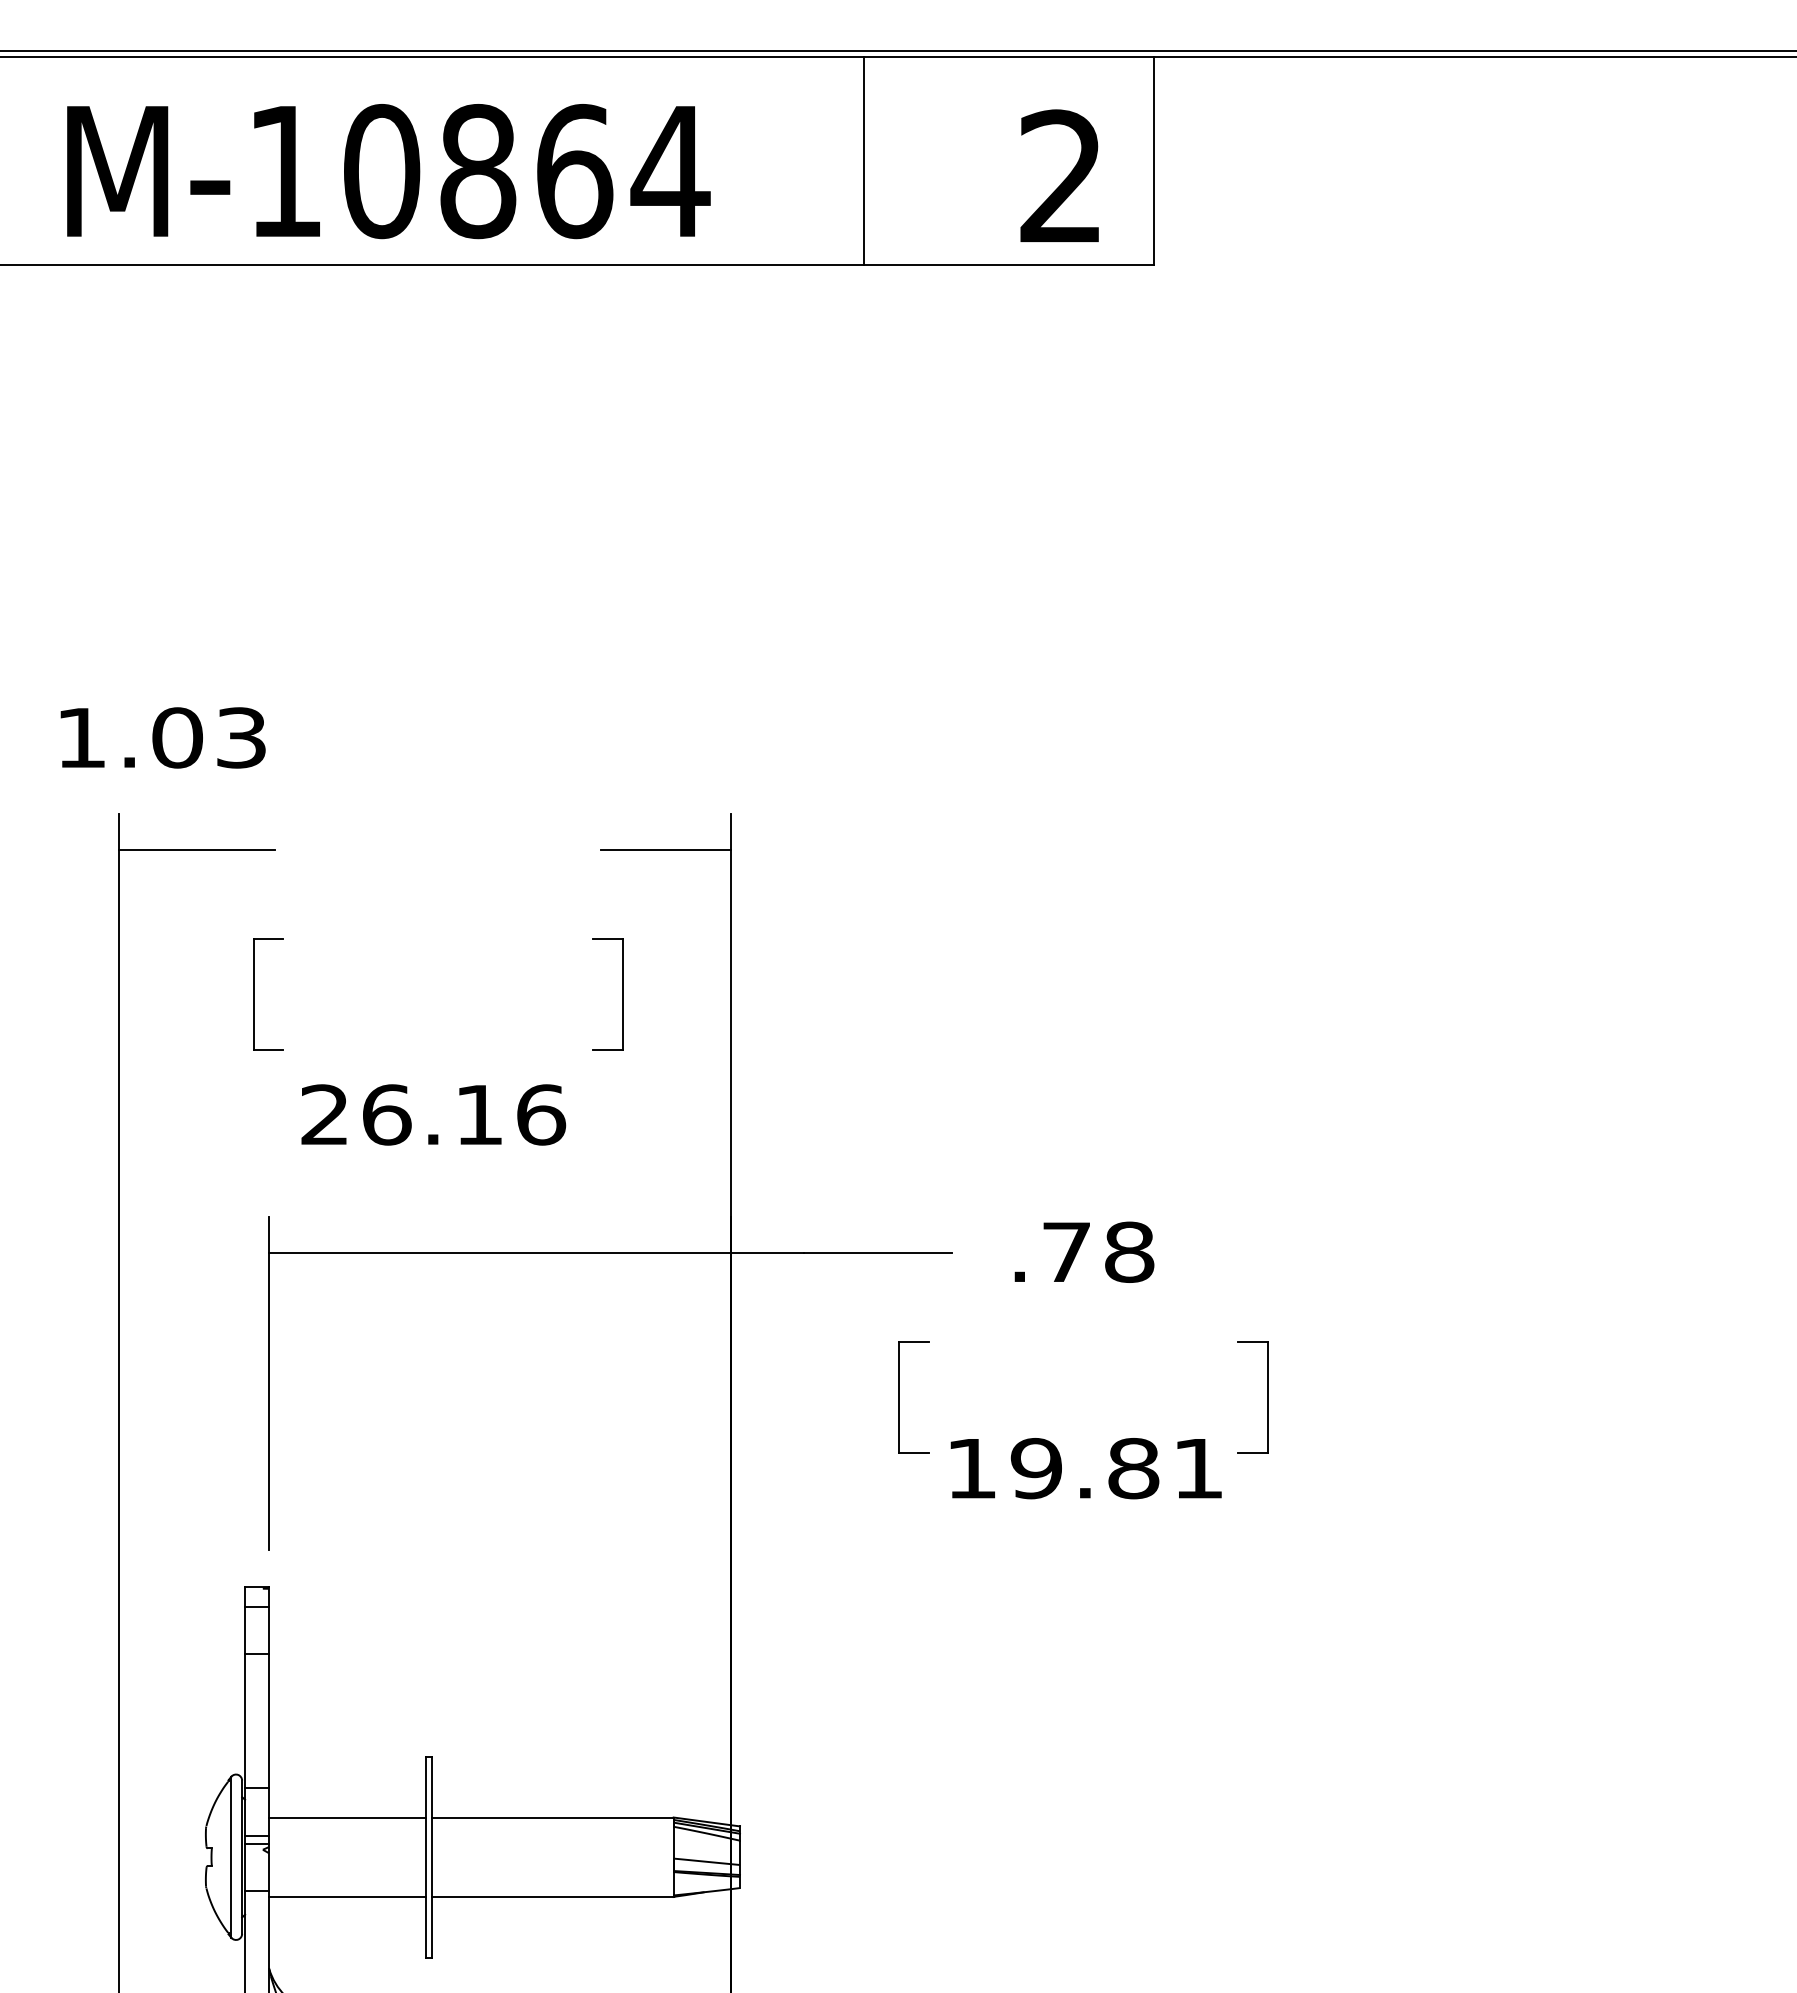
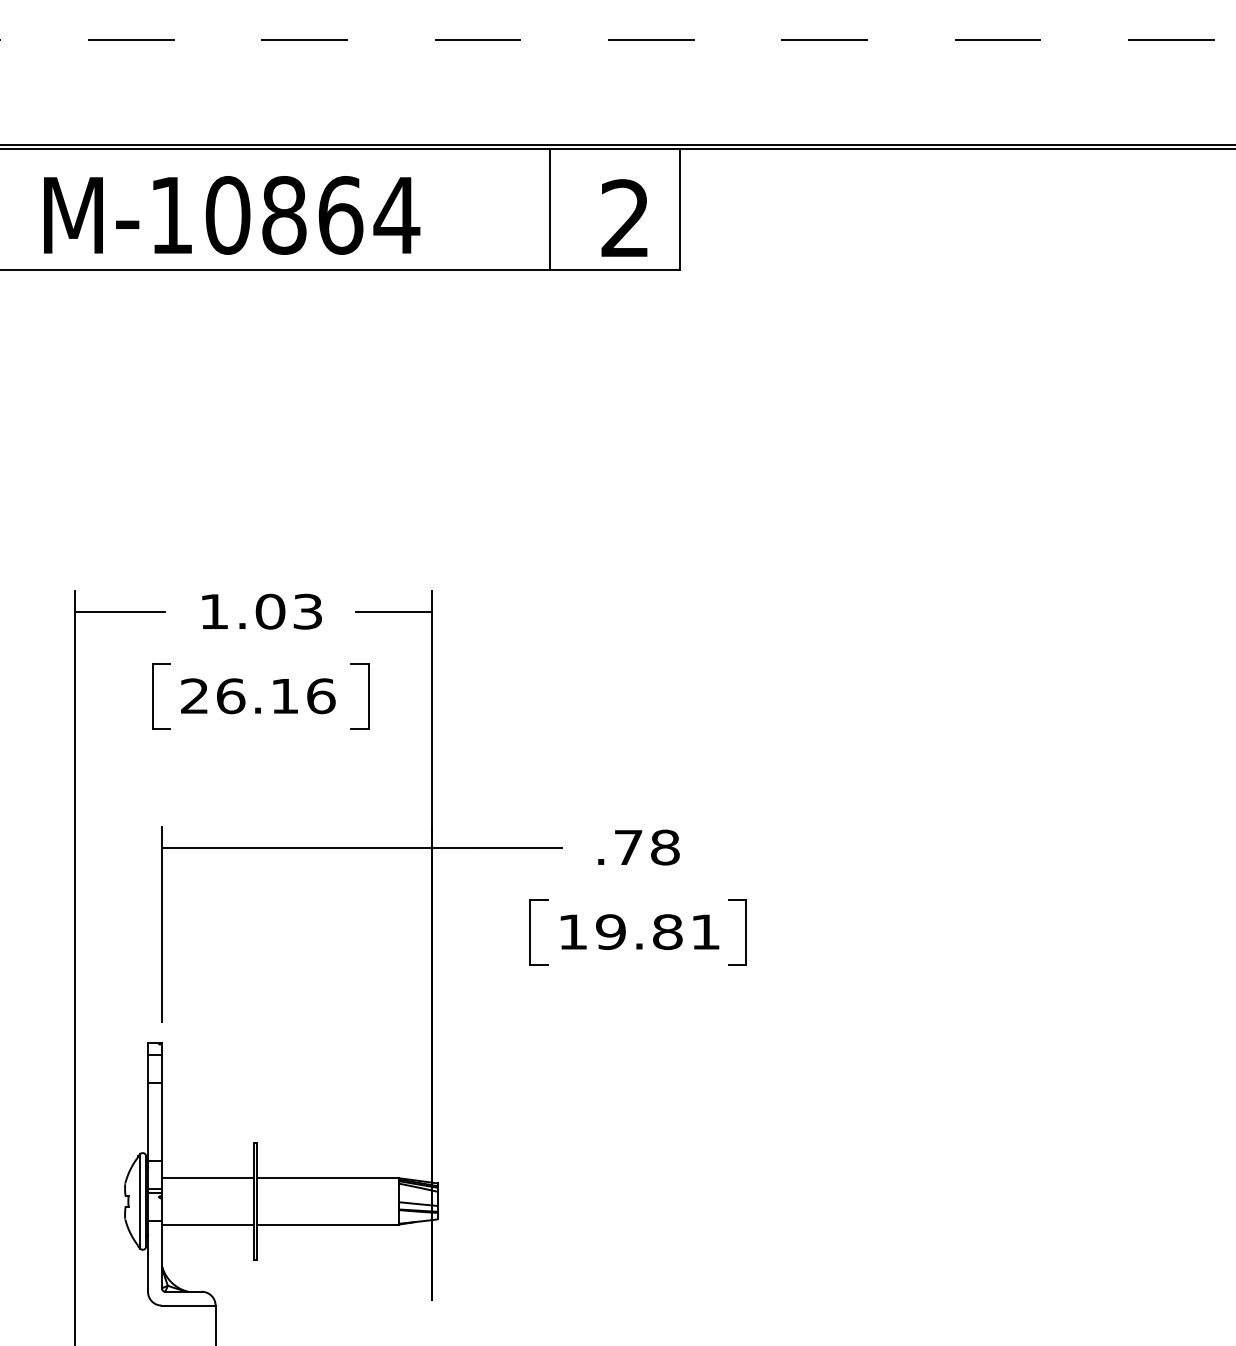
line: (863, 161) -> (549, 209), moved
text: (162, 737) -> (261, 611), moved
text: (433, 1115) -> (258, 696), moved
text: (1085, 1467) -> (639, 931), moved

